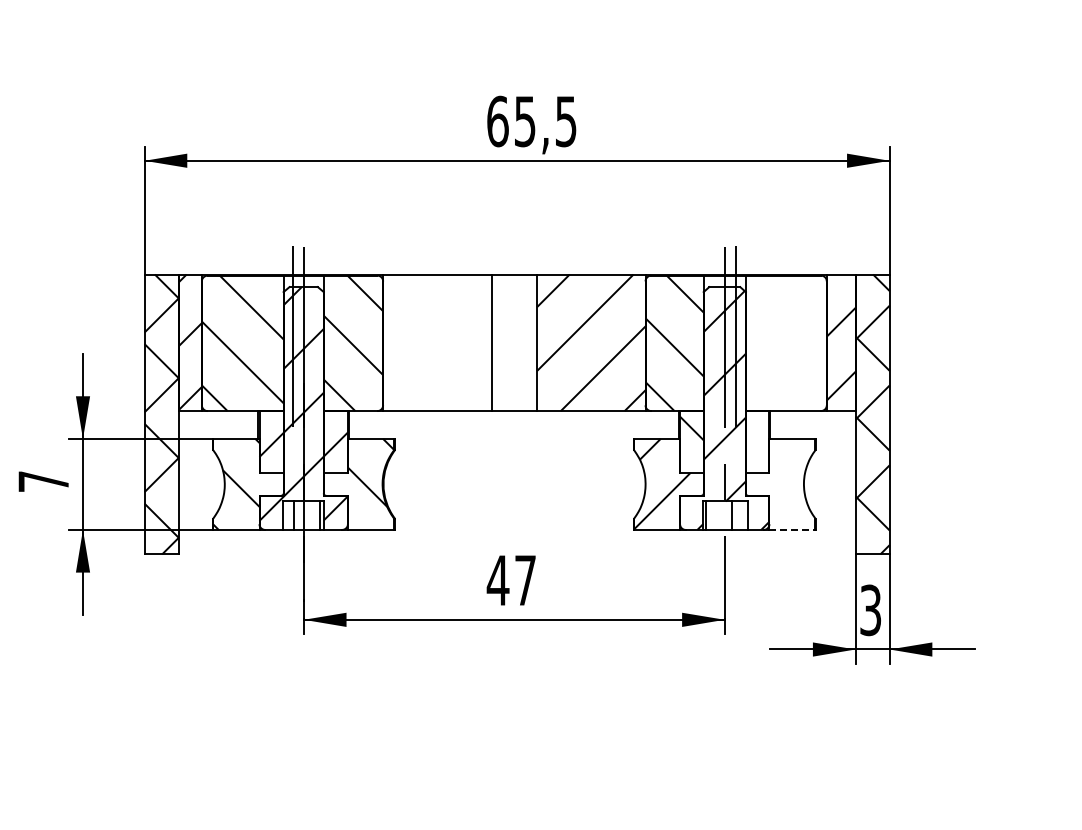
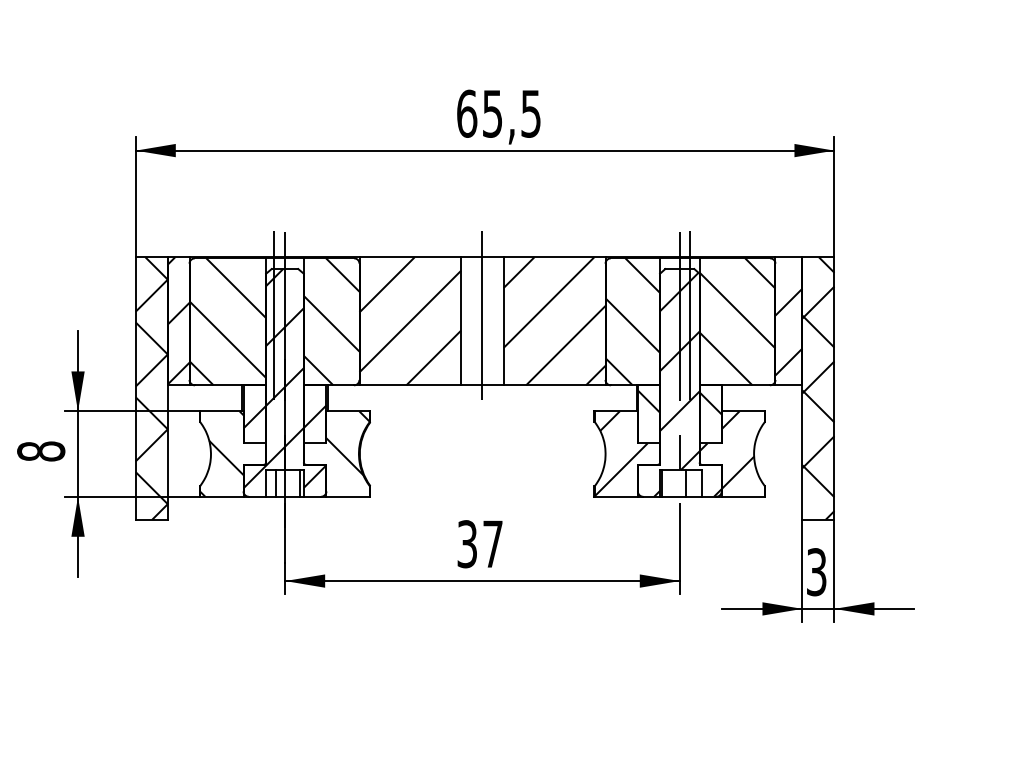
hatch: (437, 342) -> (410, 321), added
line: (514, 342) -> (482, 321), added
hatch: (785, 343) -> (736, 321), added
hatch: (757, 430) -> (710, 403), added
hatch: (774, 479) -> (726, 449), added
text: (43, 481) -> (40, 451), 7 -> 8
line: (792, 529) -> (743, 496), dashed -> solid
text: (497, 580) -> (466, 544), 47 -> 37

